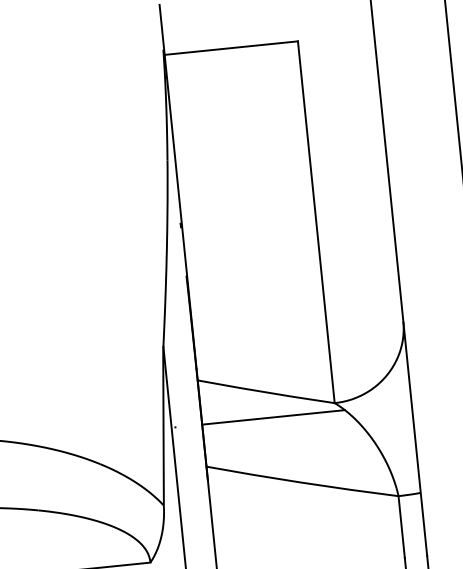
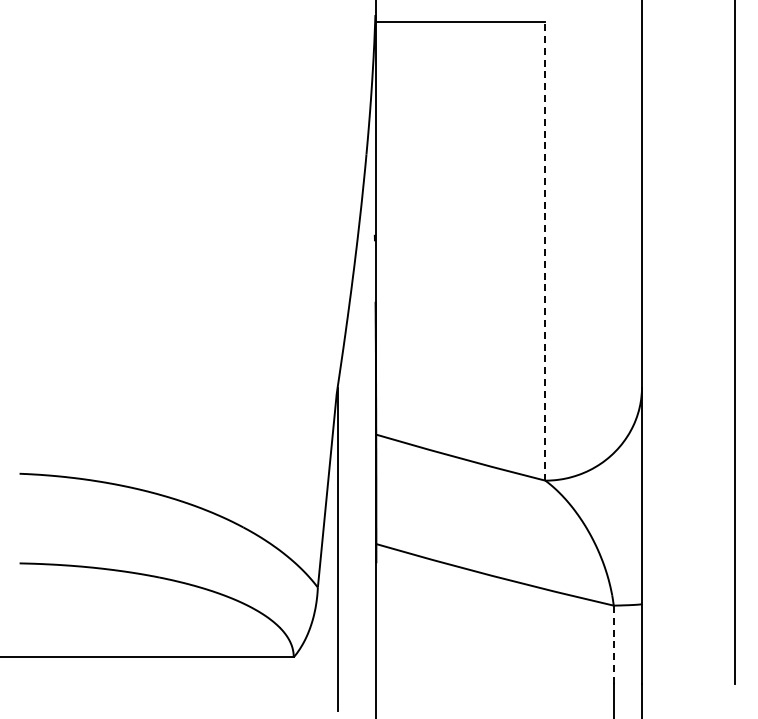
line: (316, 221) -> (545, 250), solid -> dashed
line: (273, 417) -> (466, 490), removed
line: (401, 526) -> (613, 644), solid -> dashed

